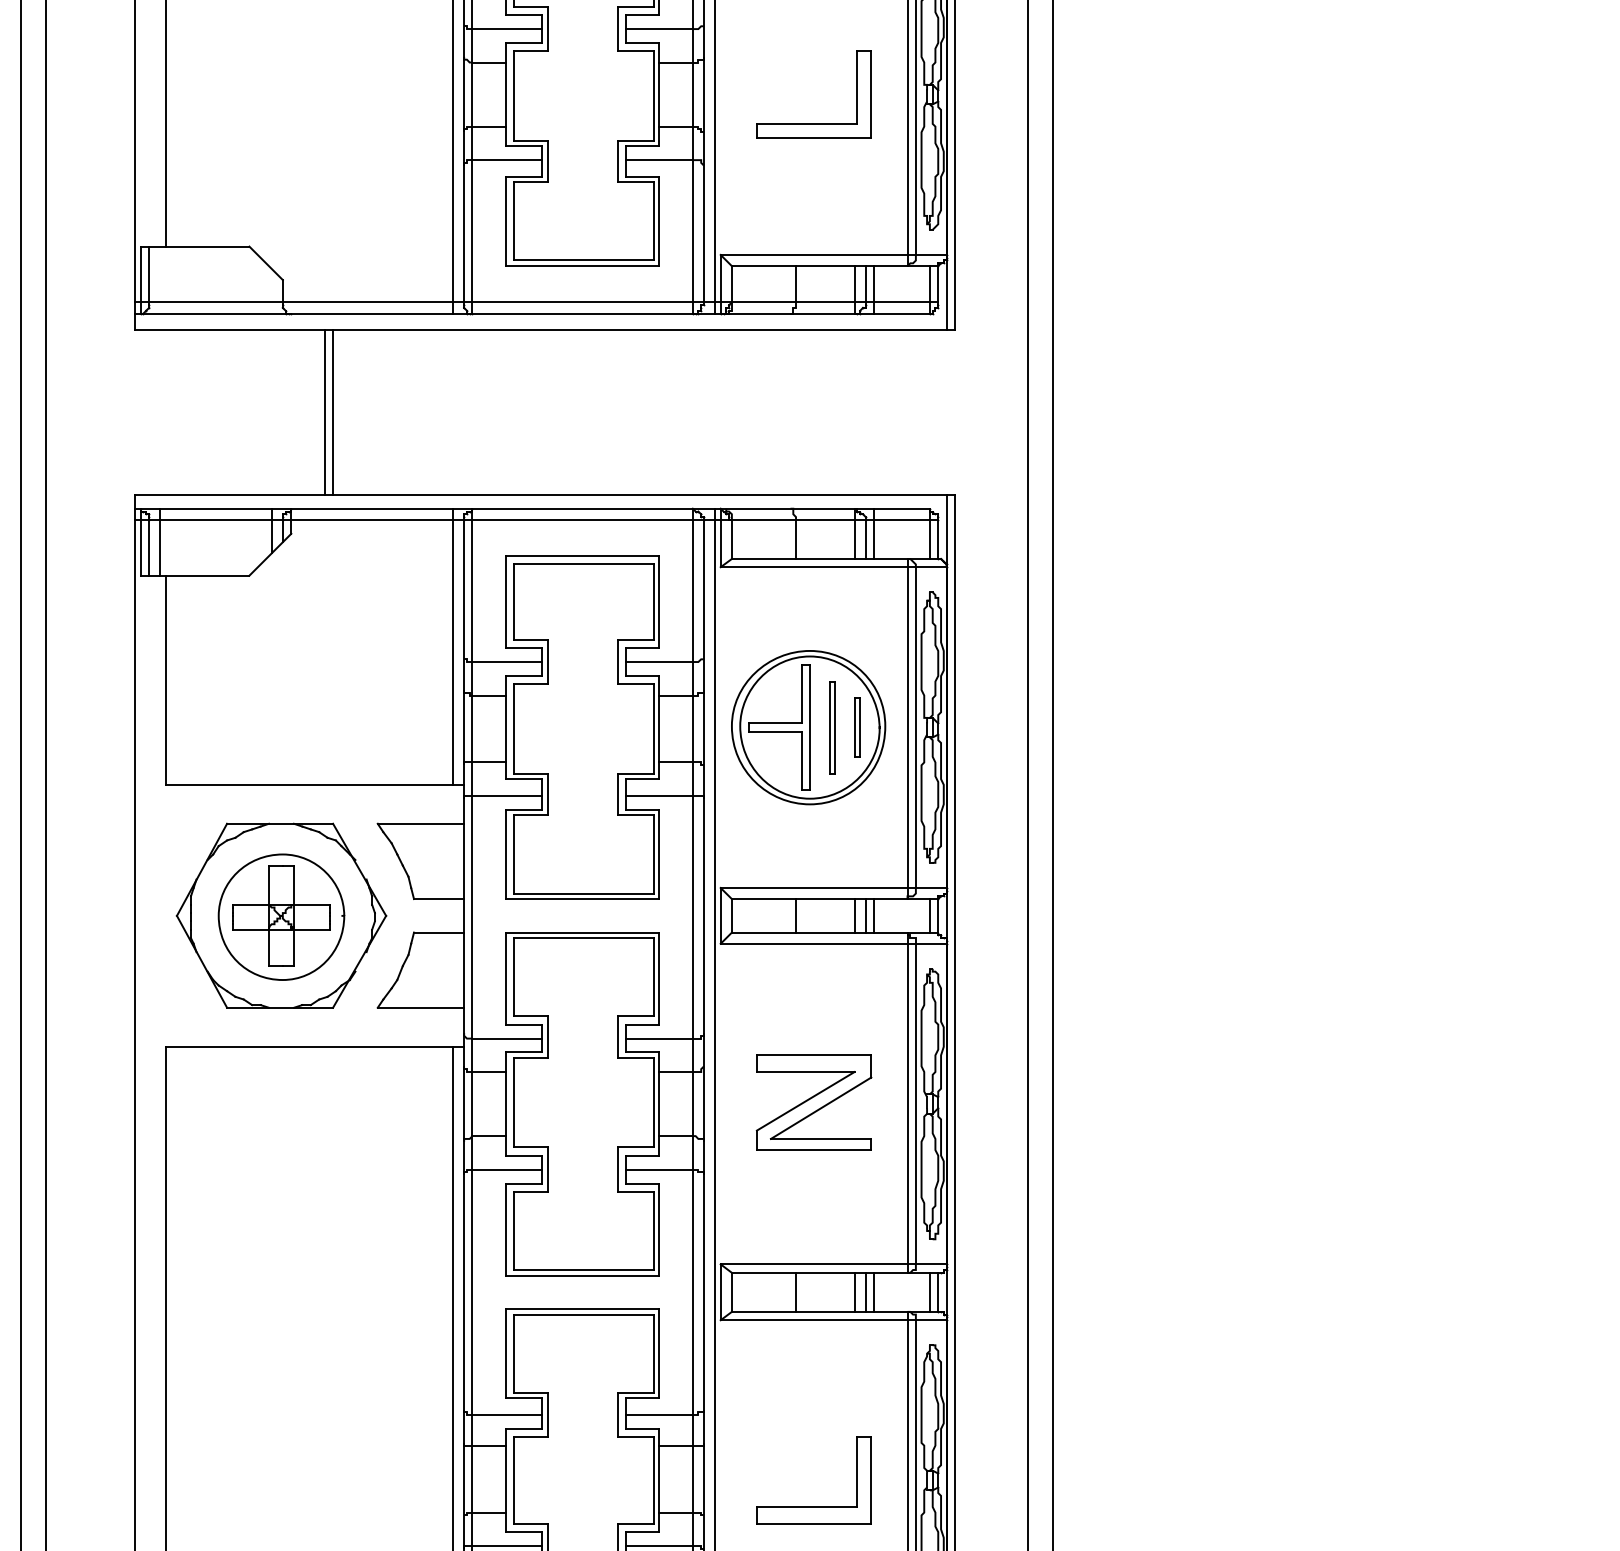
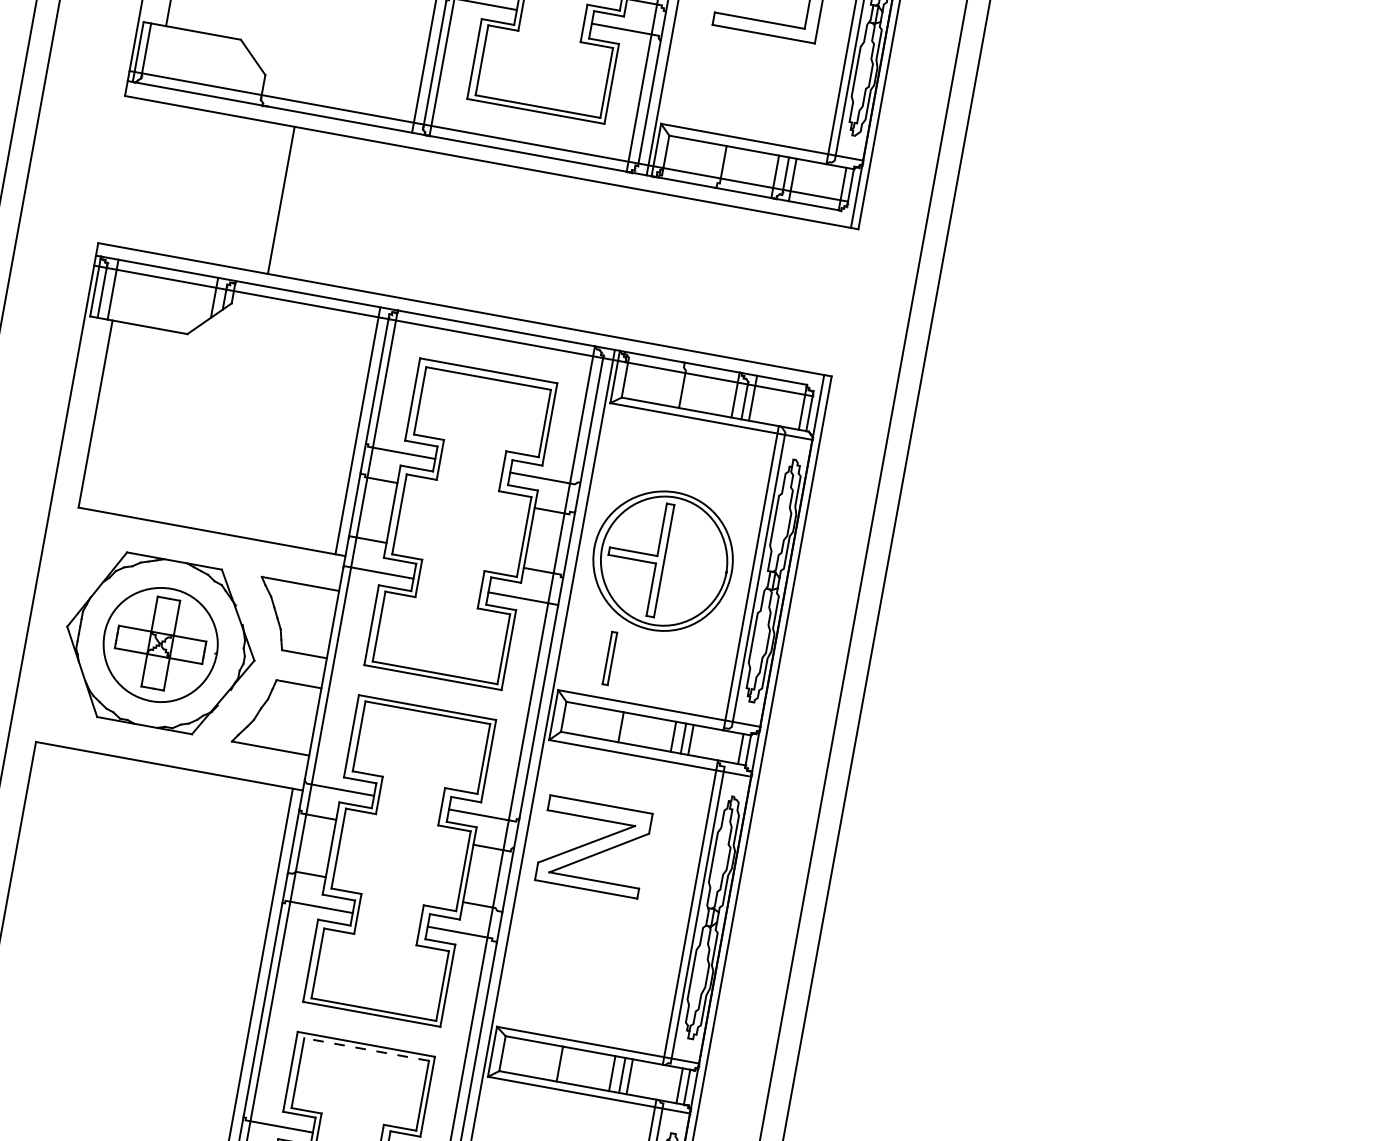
line: (333, 412) -> (289, 201), removed
part: (832, 727) -> (684, 564), removed
part: (857, 727) -> (610, 658), moved
part: (813, 1102) -> (593, 846), moved
line: (584, 1314) -> (367, 1049), solid -> dashed

